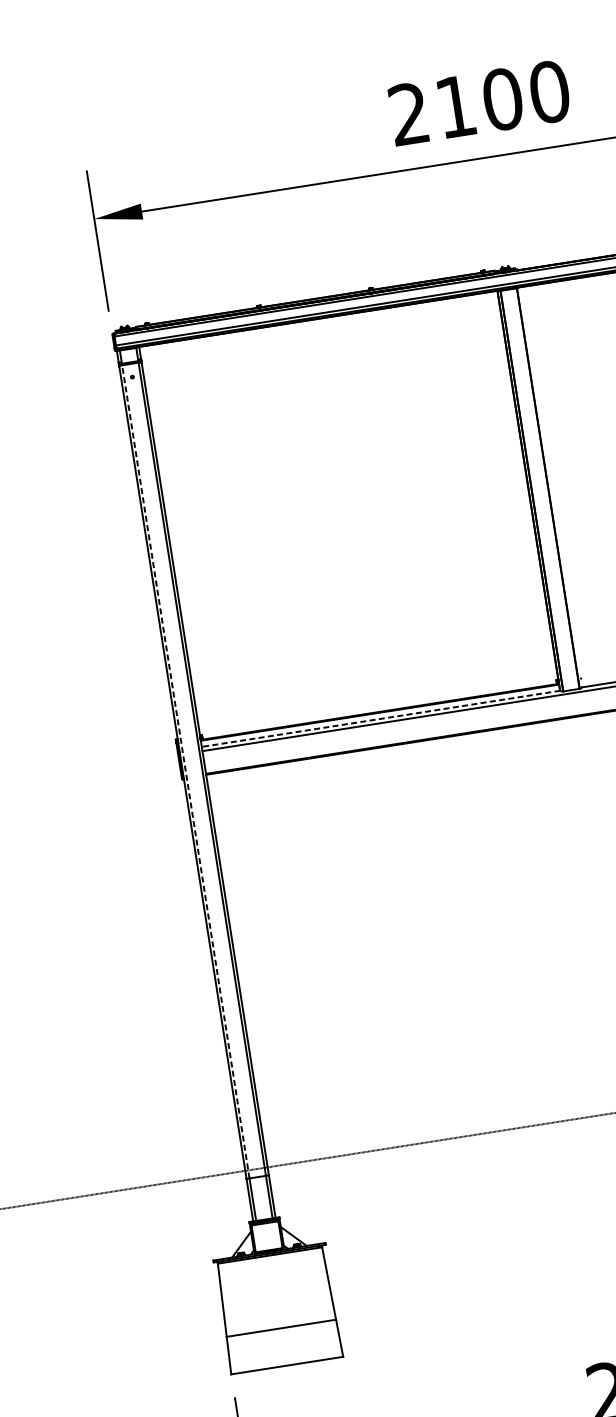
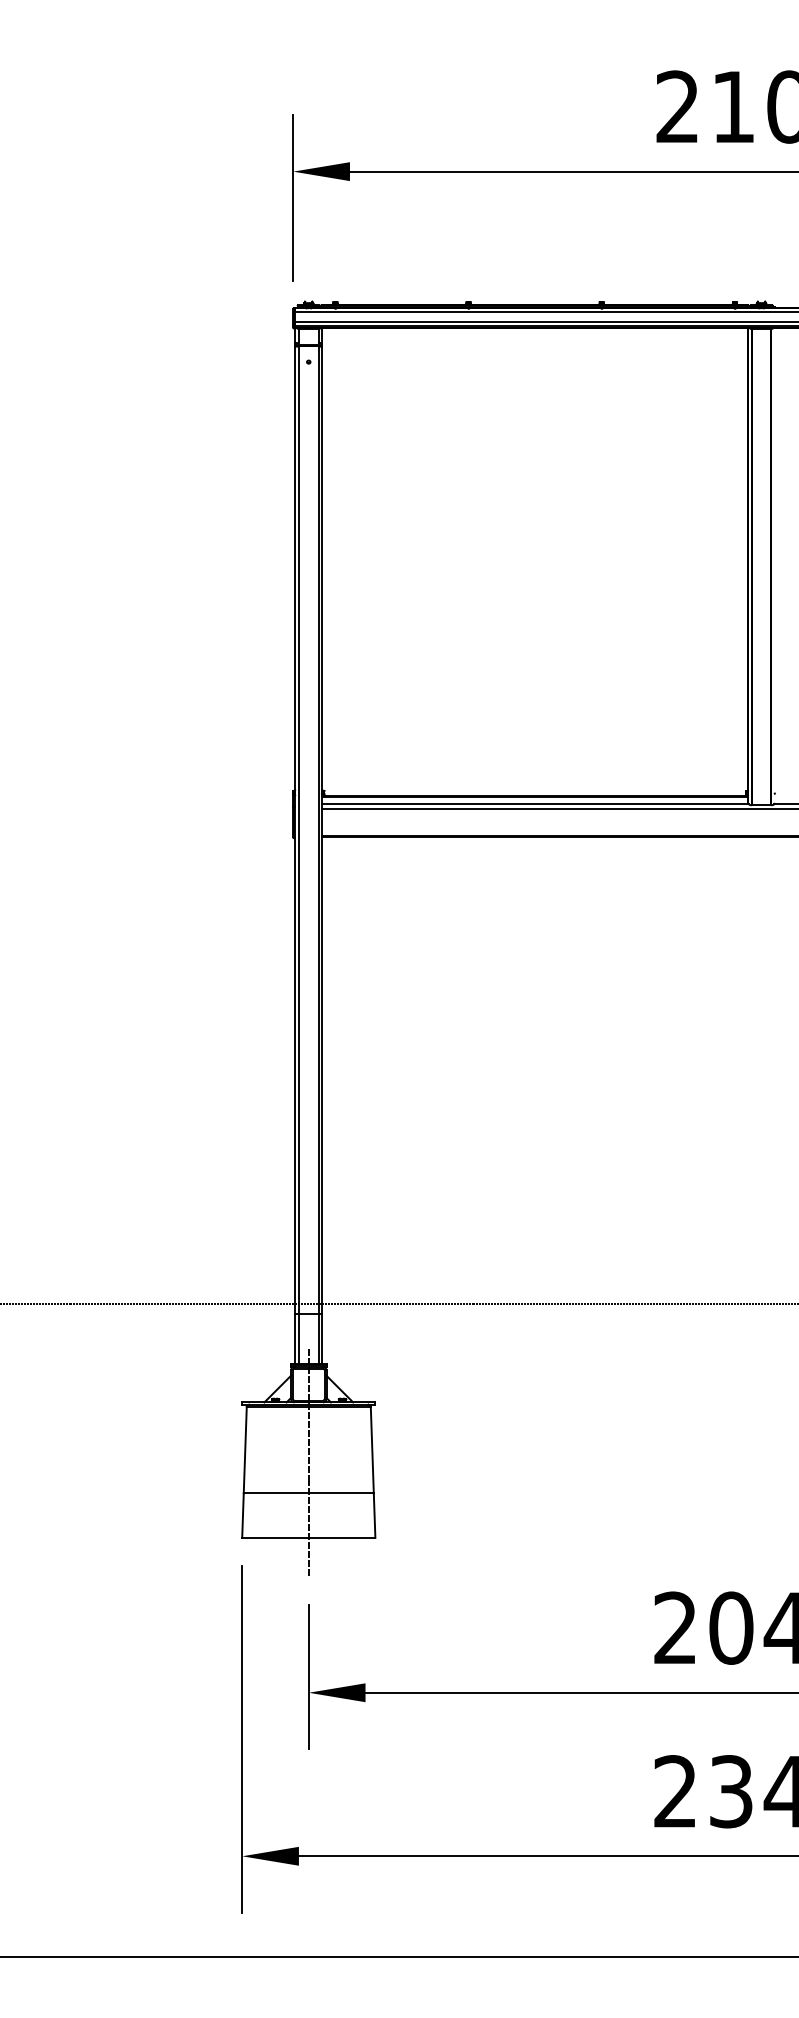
line: (380, 719) -> (534, 804), dashed -> solid
line: (186, 772) -> (299, 830), dashed -> solid
line: (277, 1302) -> (308, 1462), added

